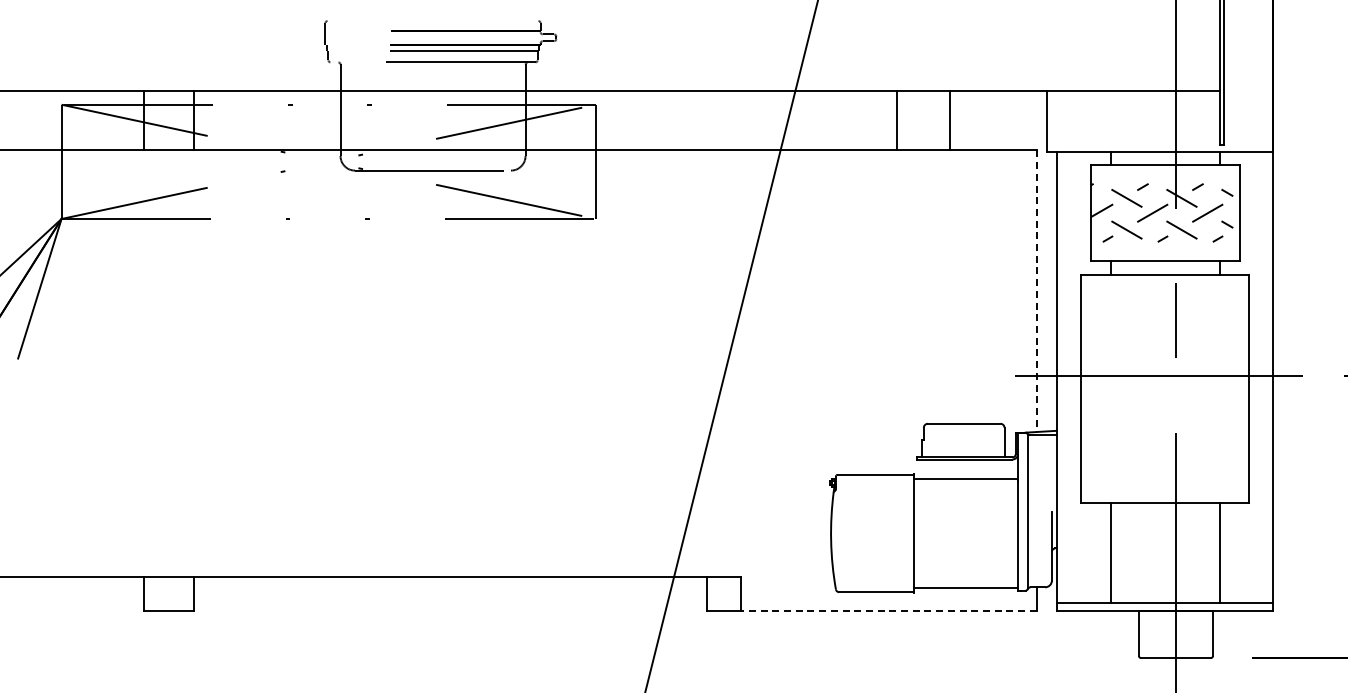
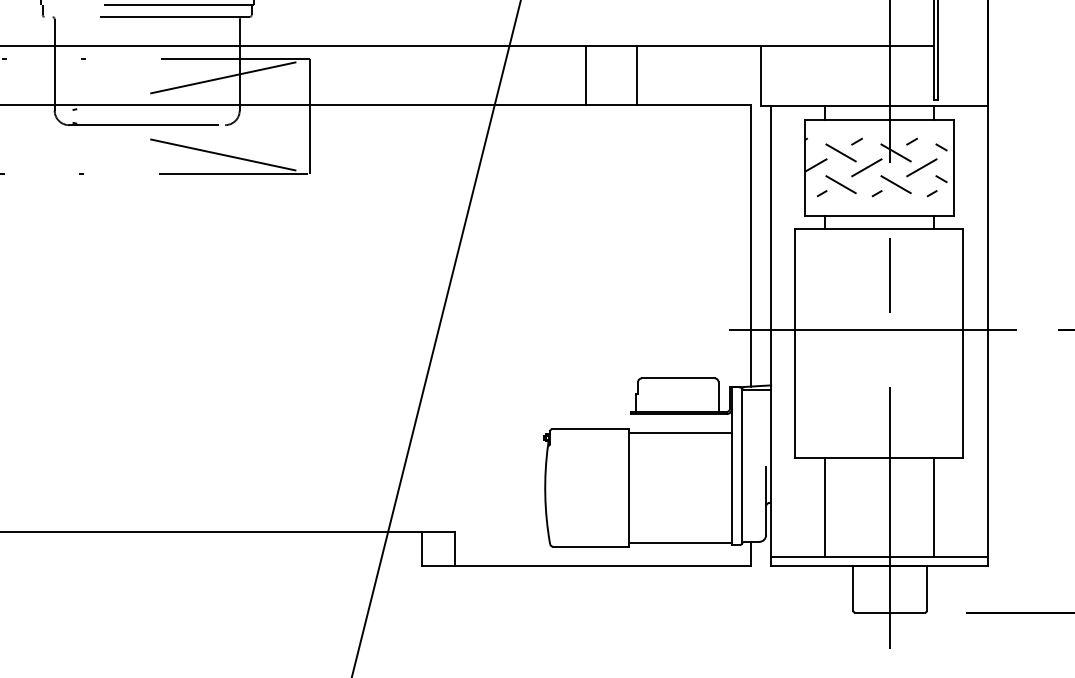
line: (897, 120) -> (586, 75), moved
line: (949, 120) -> (636, 75), moved
line: (1036, 291) -> (750, 246), dashed -> solid
line: (888, 610) -> (602, 565), dashed -> solid

